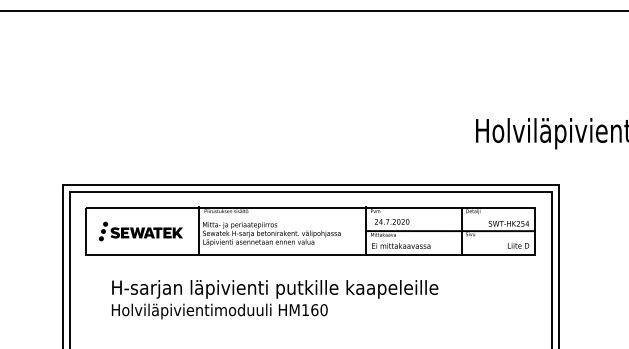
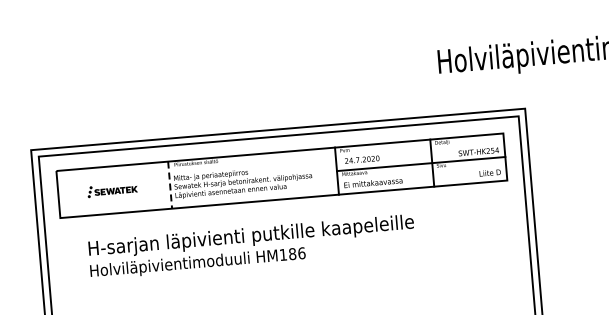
part: (140, 231) -> (112, 190), size x0.6
line: (198, 231) -> (170, 185), solid -> dashed
text: (319, 309) -> (297, 253), HM160 -> HM186

